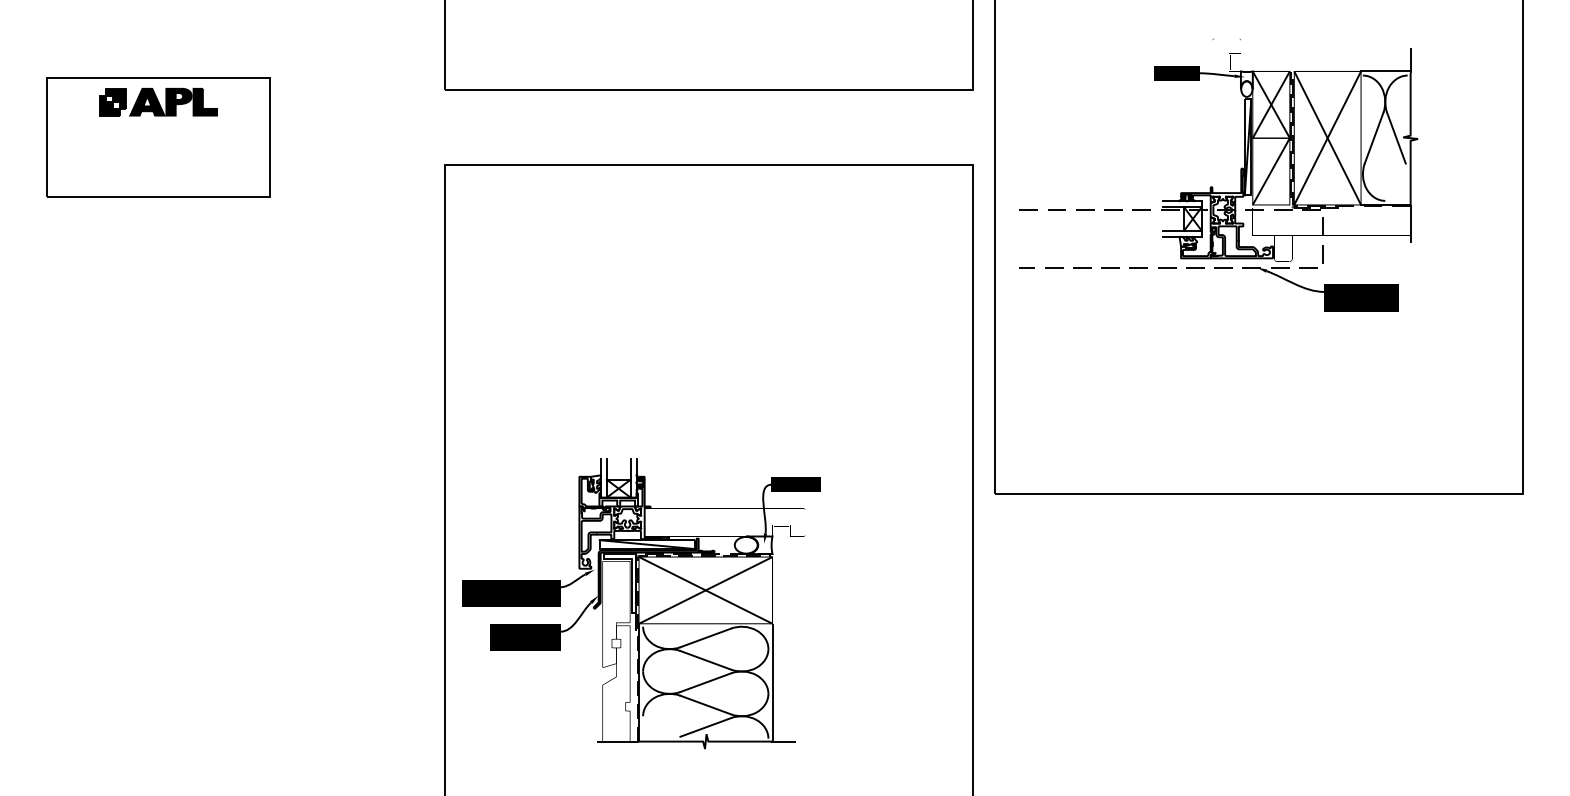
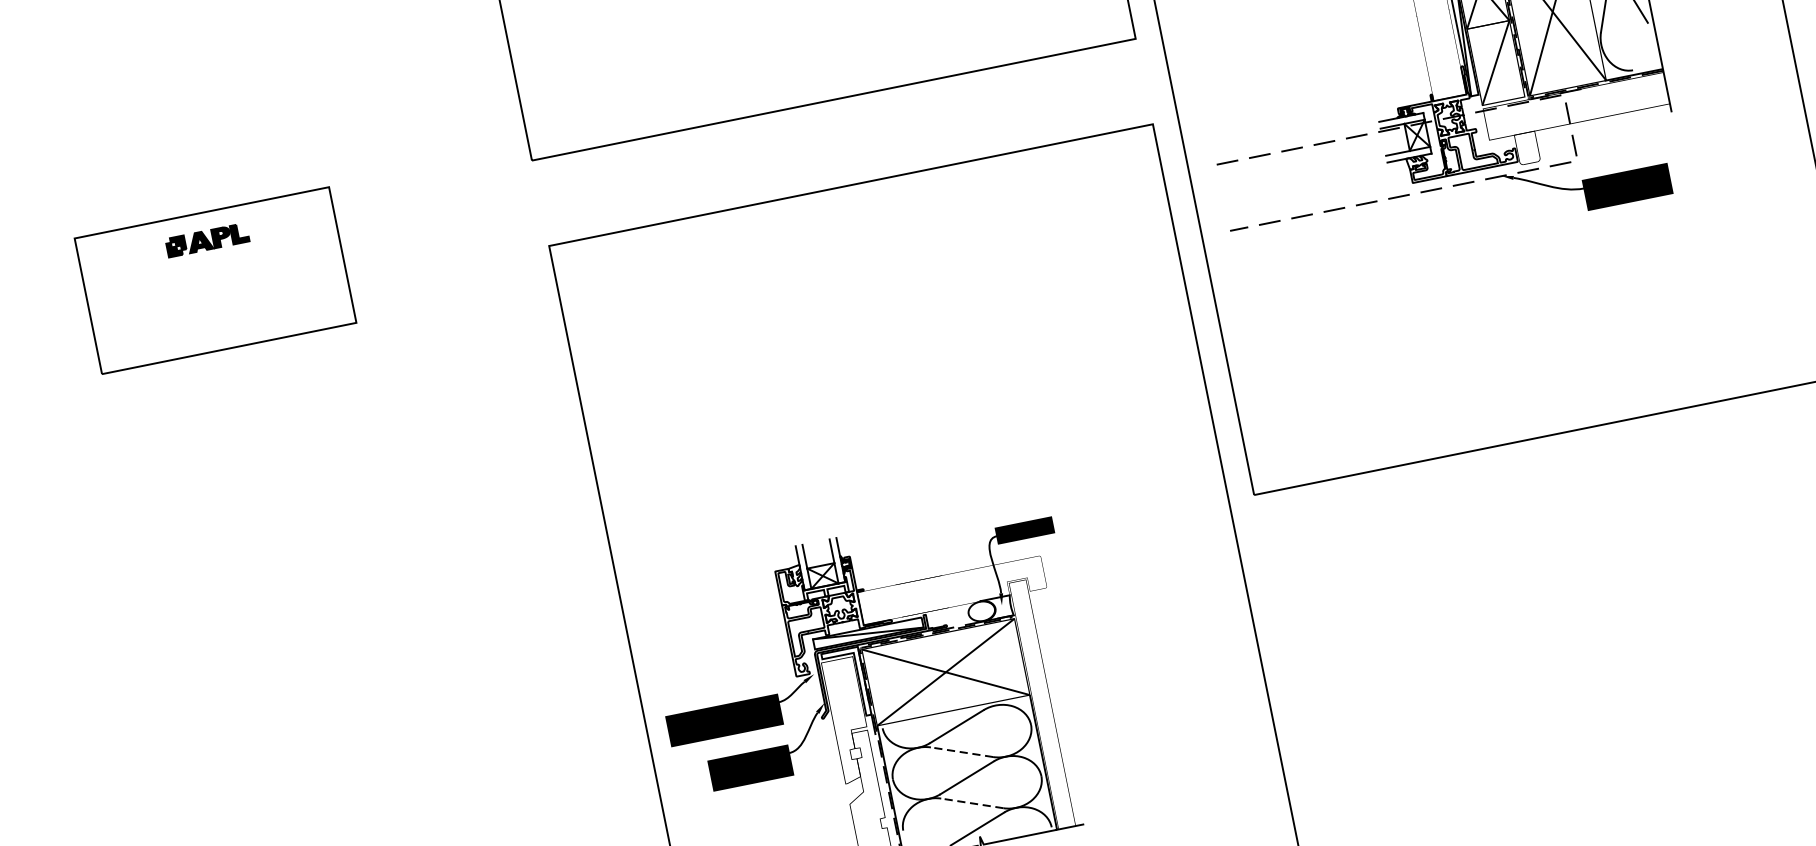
part: (158, 101) -> (207, 239), size x0.6
line: (705, 660) -> (961, 752), solid -> dashed
line: (705, 705) -> (972, 803), solid -> dashed

